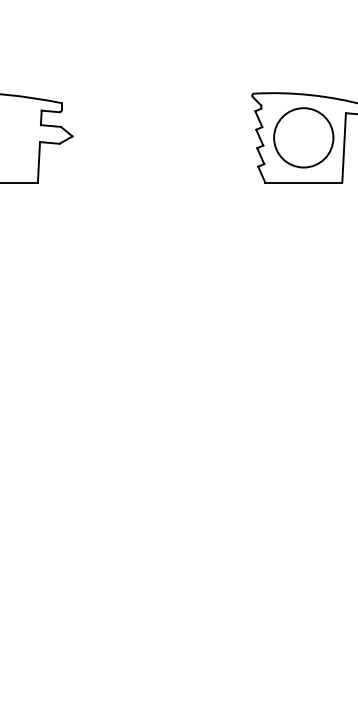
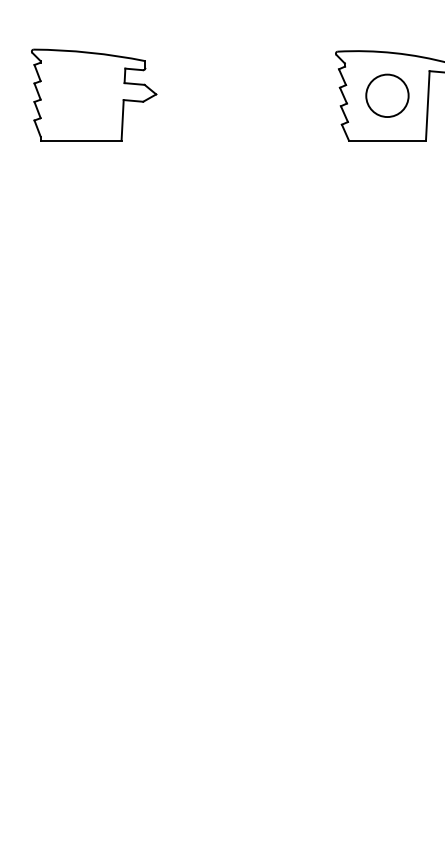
circle: (303, 137) -> (387, 95), size x0.71

